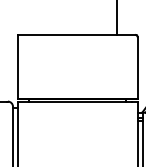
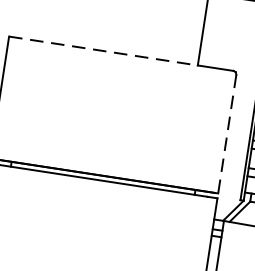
line: (68, 35) -> (105, 52), solid -> dashed
line: (137, 68) -> (226, 135), solid -> dashed

